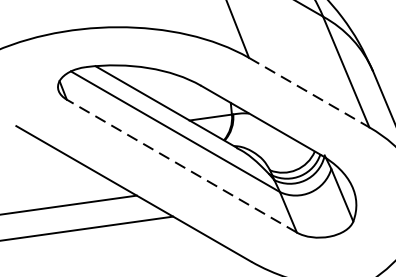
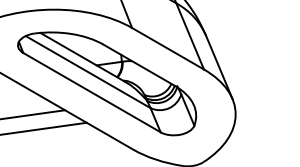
line: (309, 92) -> (168, 48), dashed -> solid
line: (181, 165) -> (91, 92), dashed -> solid

